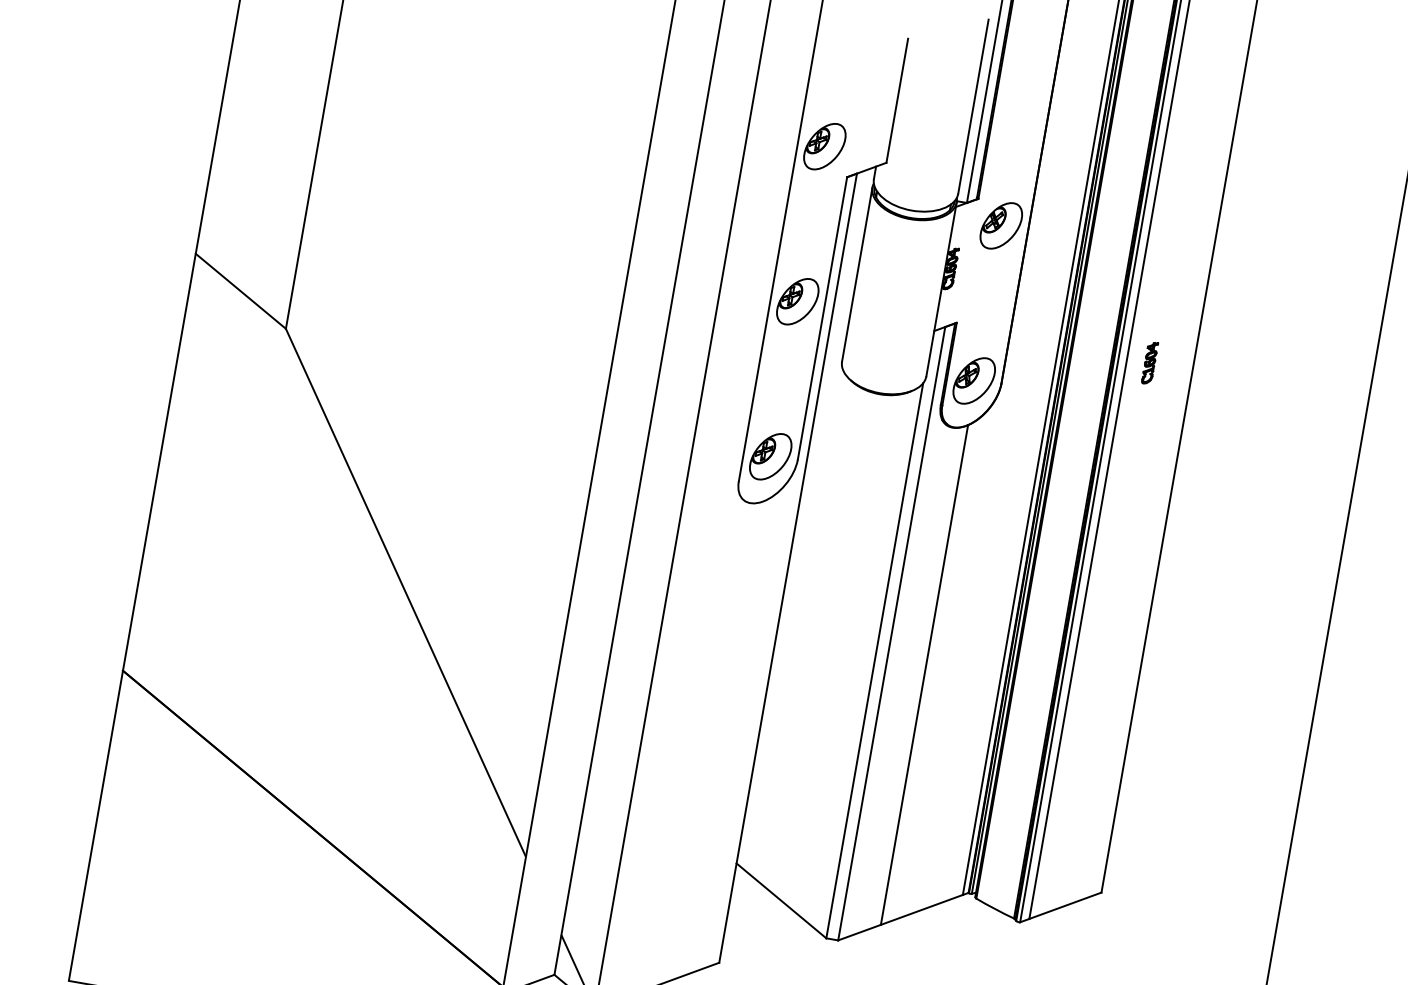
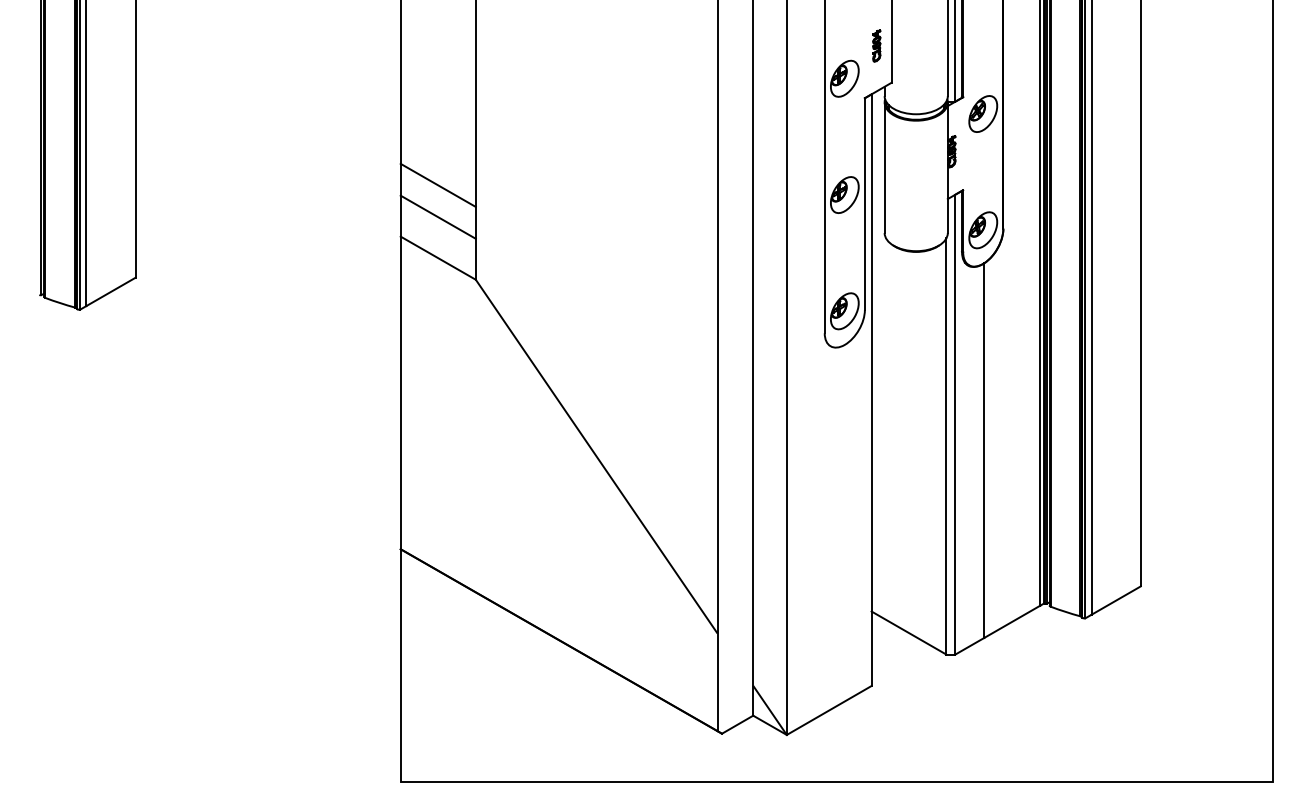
line: (256, 192) -> (437, 184), added
line: (249, 235) -> (437, 216), added
part: (1149, 362) -> (876, 45), moved

